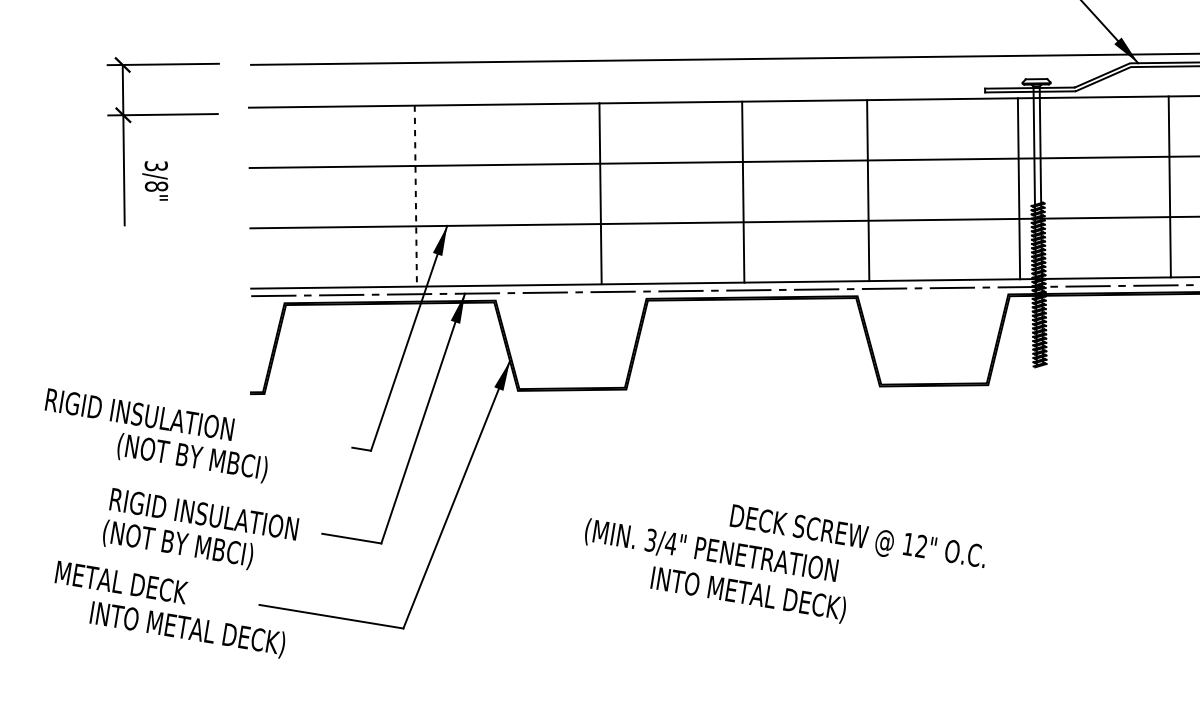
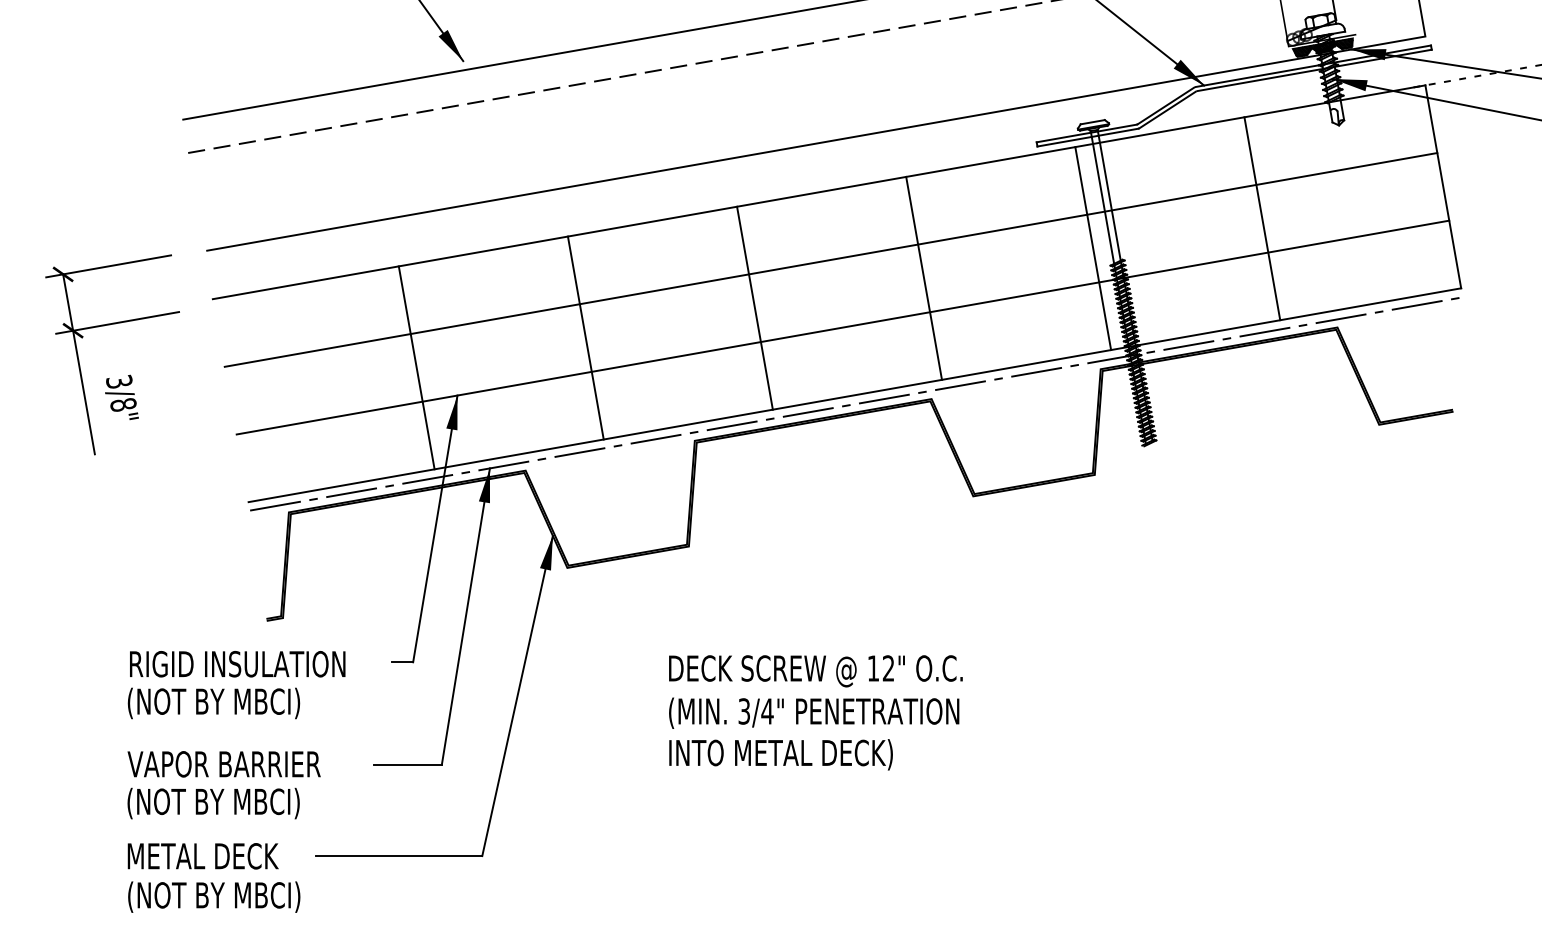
line: (742, 191) -> (754, 307), moved
line: (600, 193) -> (585, 337), moved
line: (415, 196) -> (416, 368), dashed -> solid
text: (139, 414) -> (237, 664), moved
text: (203, 514) -> (236, 764), RIGID INSULATION -> VAPOR BARRIER
text: (857, 538) -> (815, 671), moved
text: (121, 582) -> (202, 856), moved
text: (748, 594) -> (780, 754), moved
text: (188, 629) -> (240, 896), INTO METAL DECK) -> (NOT BY MBCI)

